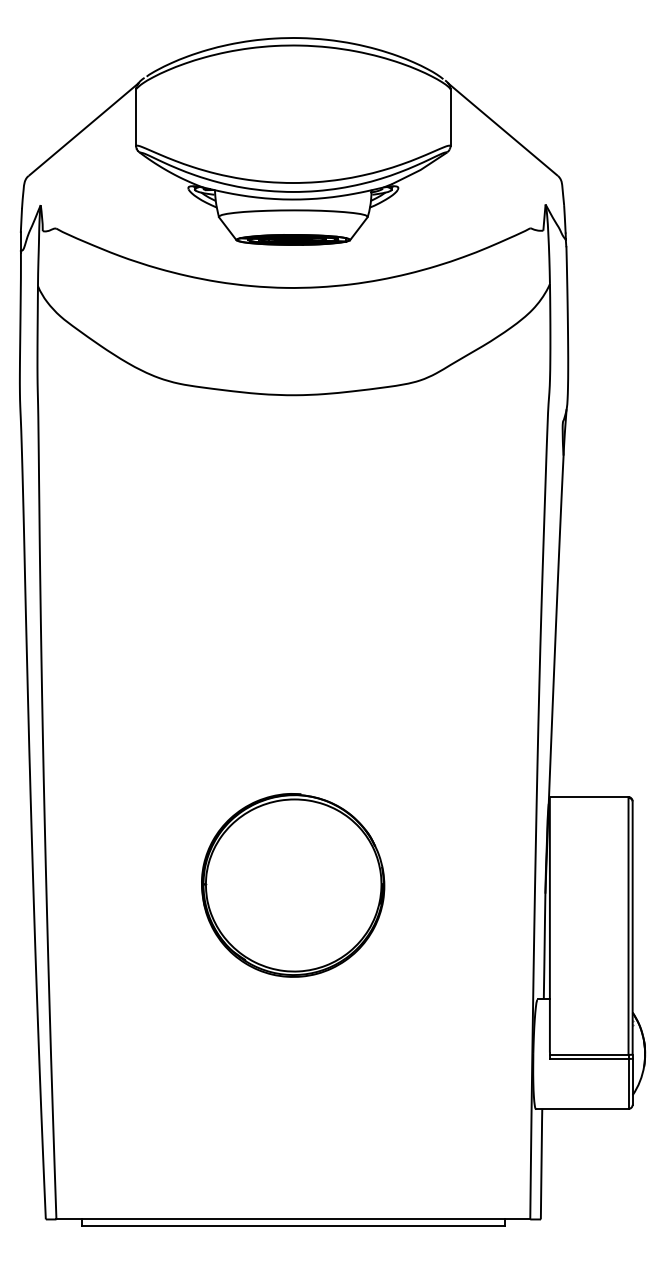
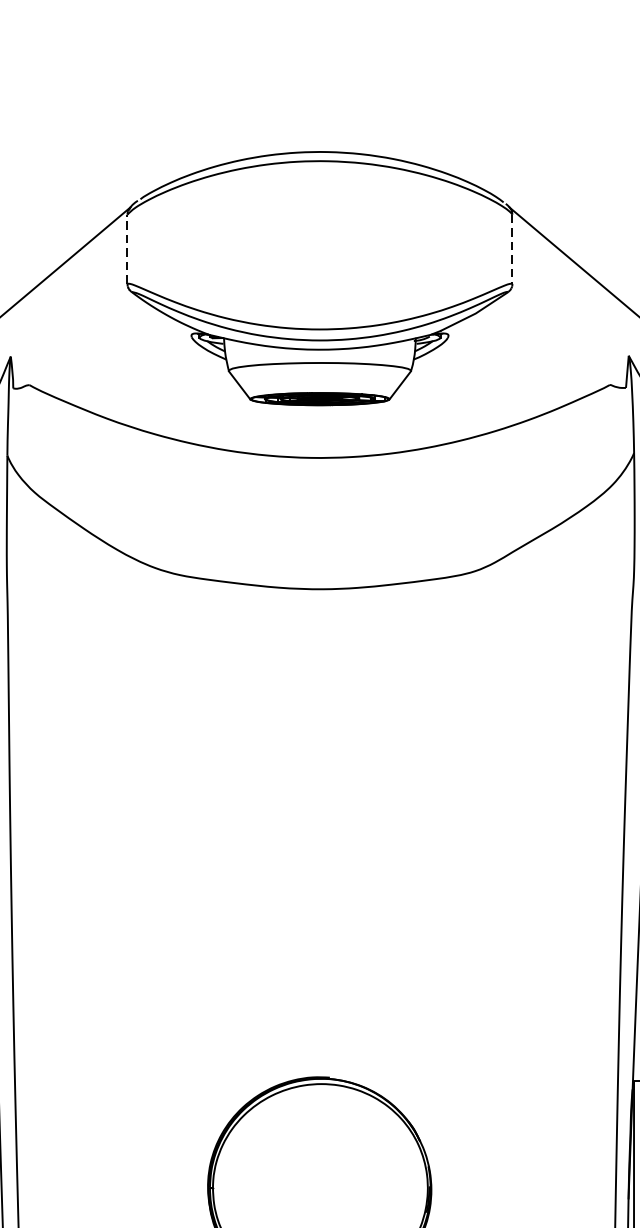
line: (136, 116) -> (127, 248), solid -> dashed
line: (450, 117) -> (512, 249), solid -> dashed

